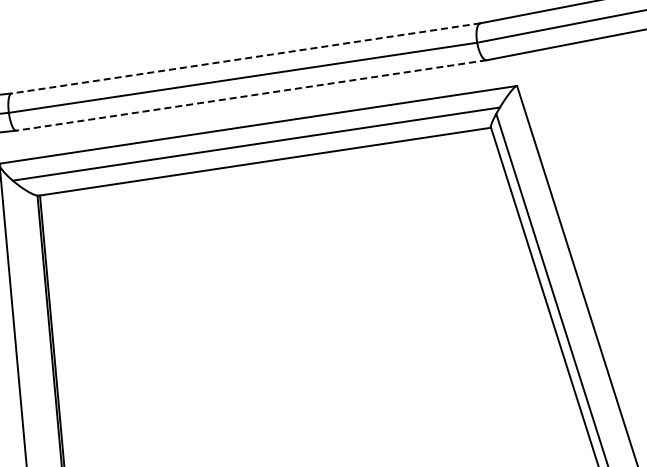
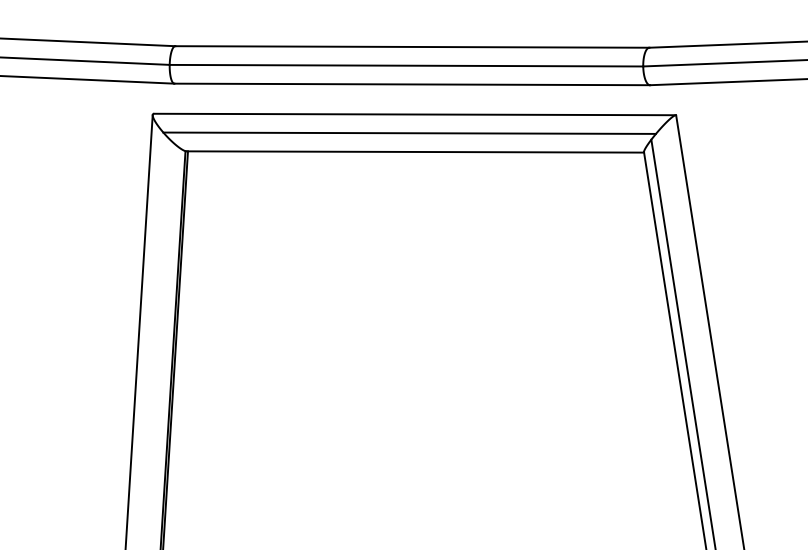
line: (245, 58) -> (411, 46), dashed -> solid
line: (251, 95) -> (412, 84), dashed -> solid

